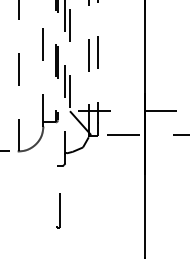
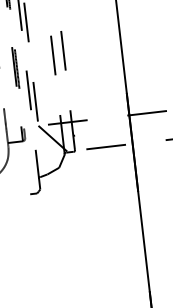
part: (58, 210) -> (38, 247), removed

